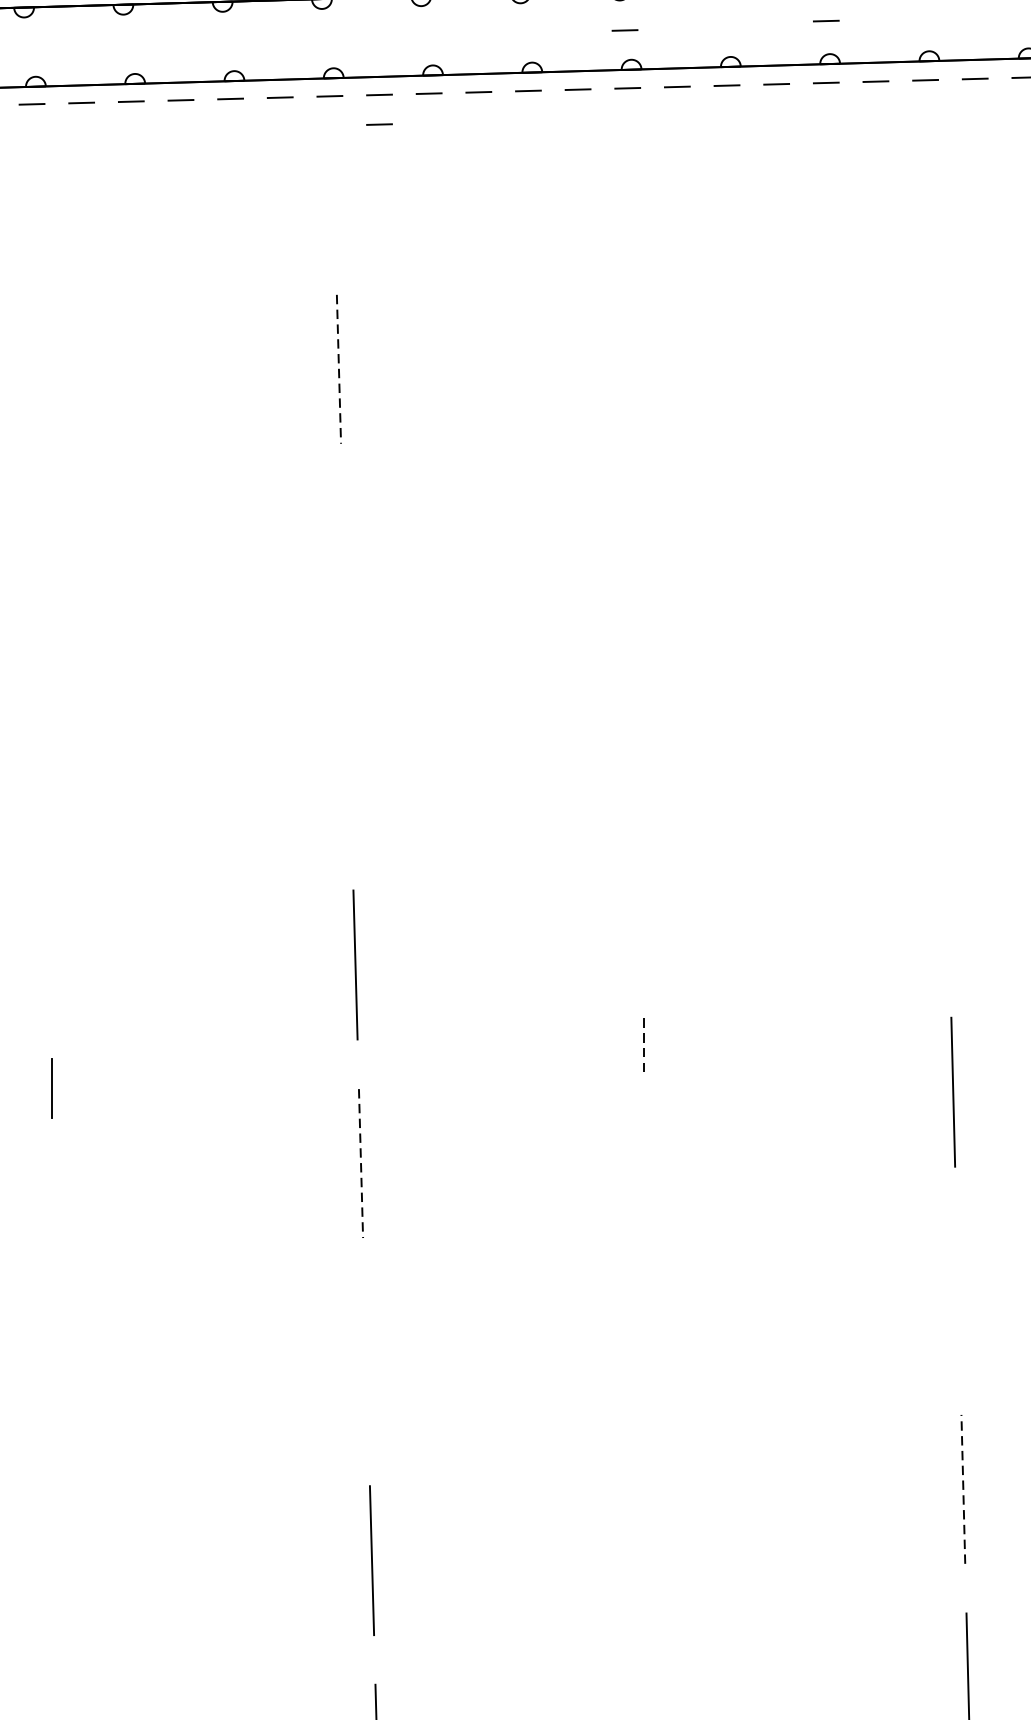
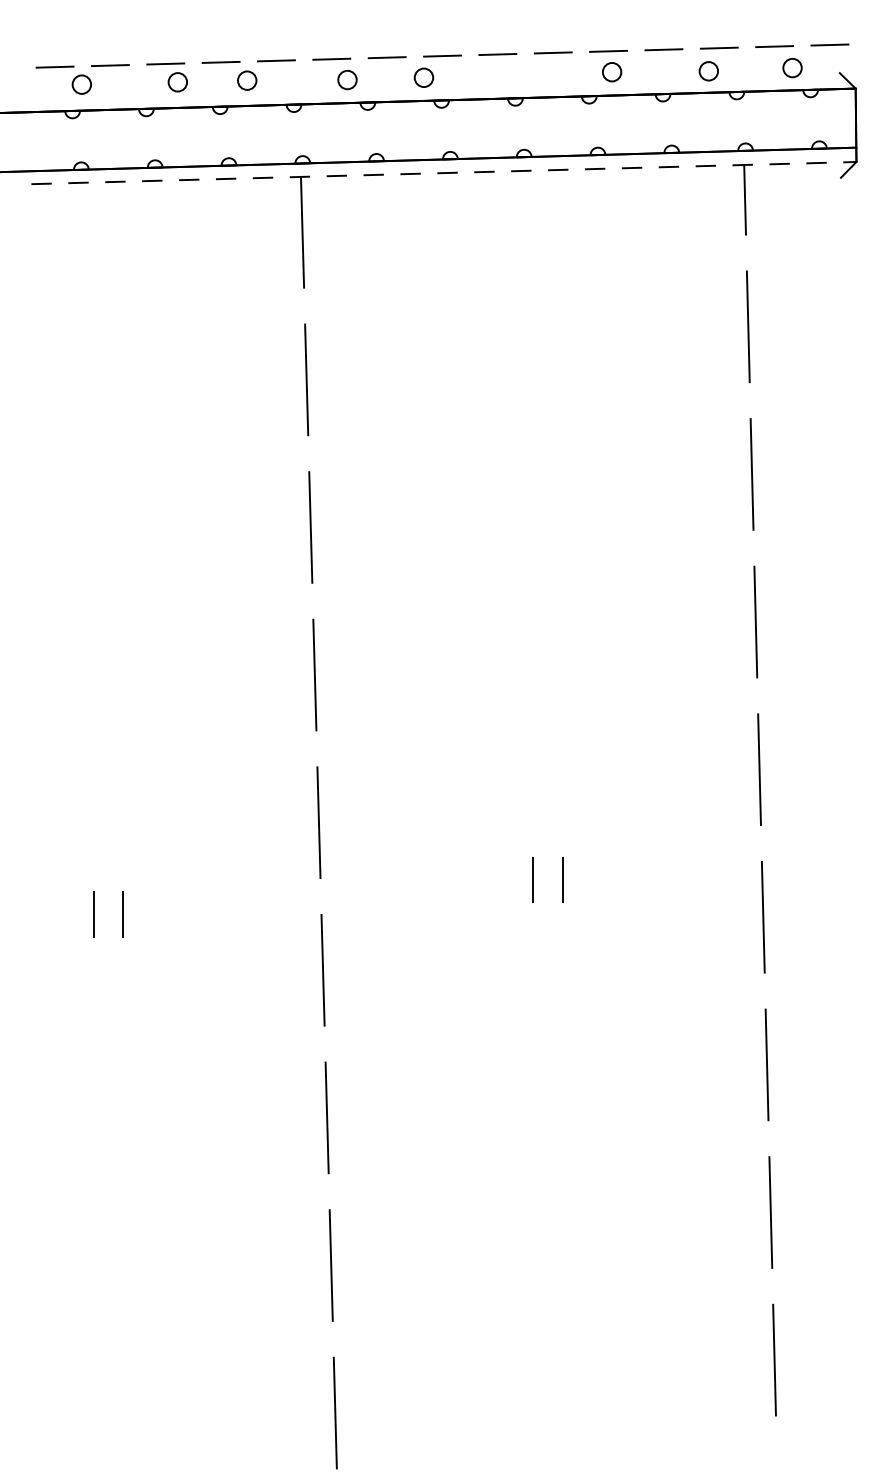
line: (825, 20) -> (668, 120), removed
line: (625, 29) -> (519, 127), removed
line: (379, 123) -> (336, 197), removed
line: (927, 126) -> (744, 199), added
line: (333, 169) -> (302, 231), added
line: (931, 297) -> (747, 326), added
line: (338, 370) -> (306, 380), dashed -> solid
line: (937, 496) -> (751, 474), added
line: (344, 567) -> (310, 527), added
line: (942, 694) -> (755, 621), added
line: (349, 765) -> (314, 674), added
line: (948, 893) -> (759, 769), added
line: (644, 1041) -> (533, 879), dashed -> solid
line: (683, 1042) -> (562, 880), added
line: (92, 1088) -> (123, 914), added
line: (361, 1163) -> (323, 970), dashed -> solid
line: (957, 1290) -> (766, 1064), added
line: (365, 1361) -> (326, 1117), added
line: (962, 1489) -> (770, 1212), dashed -> solid

